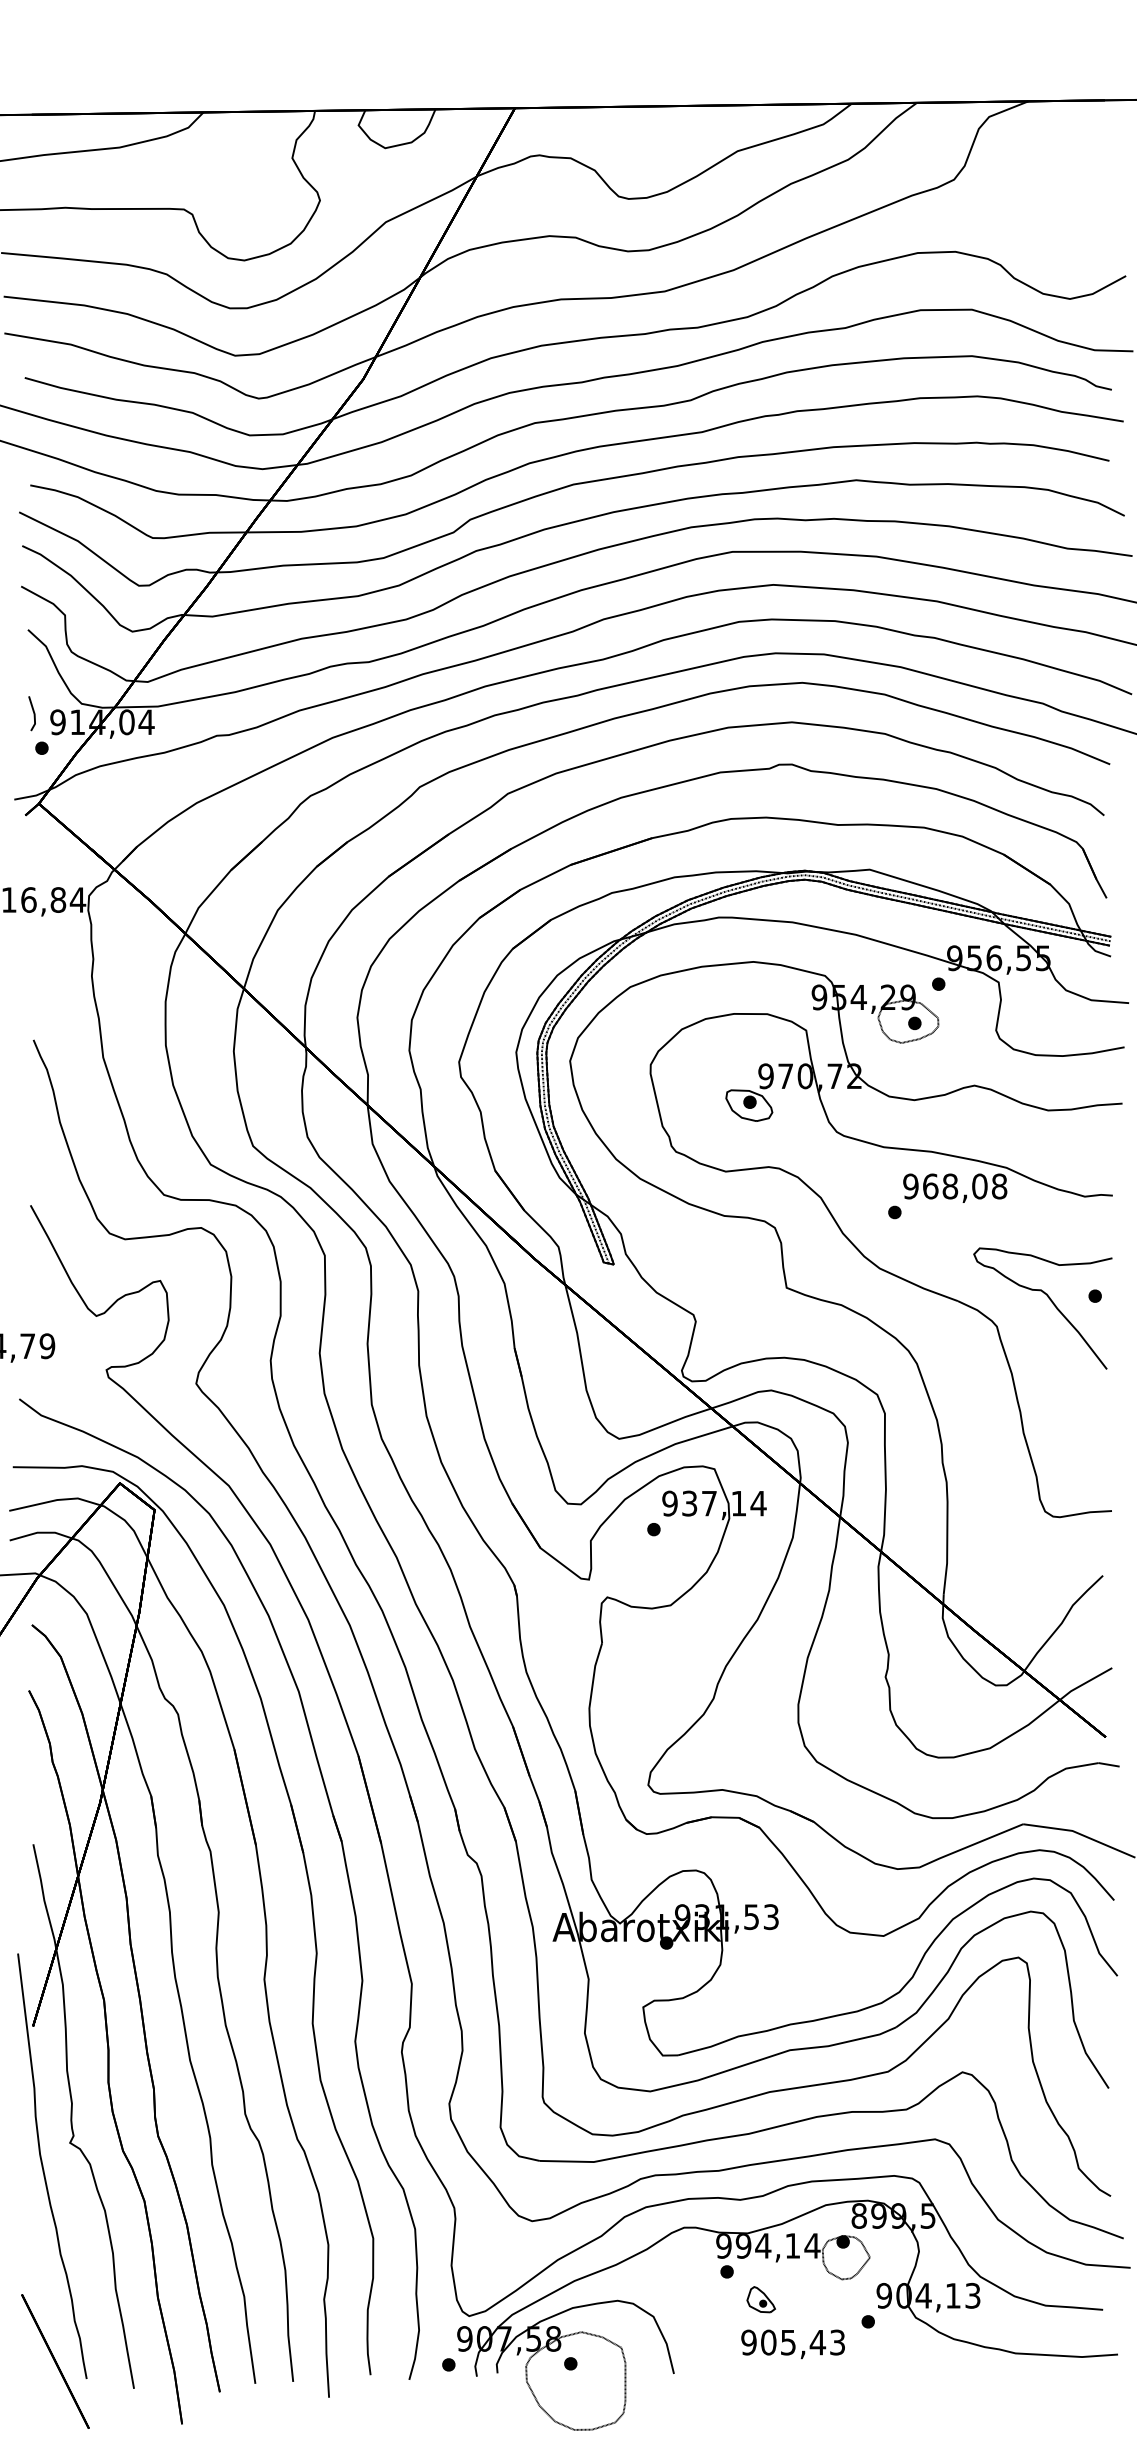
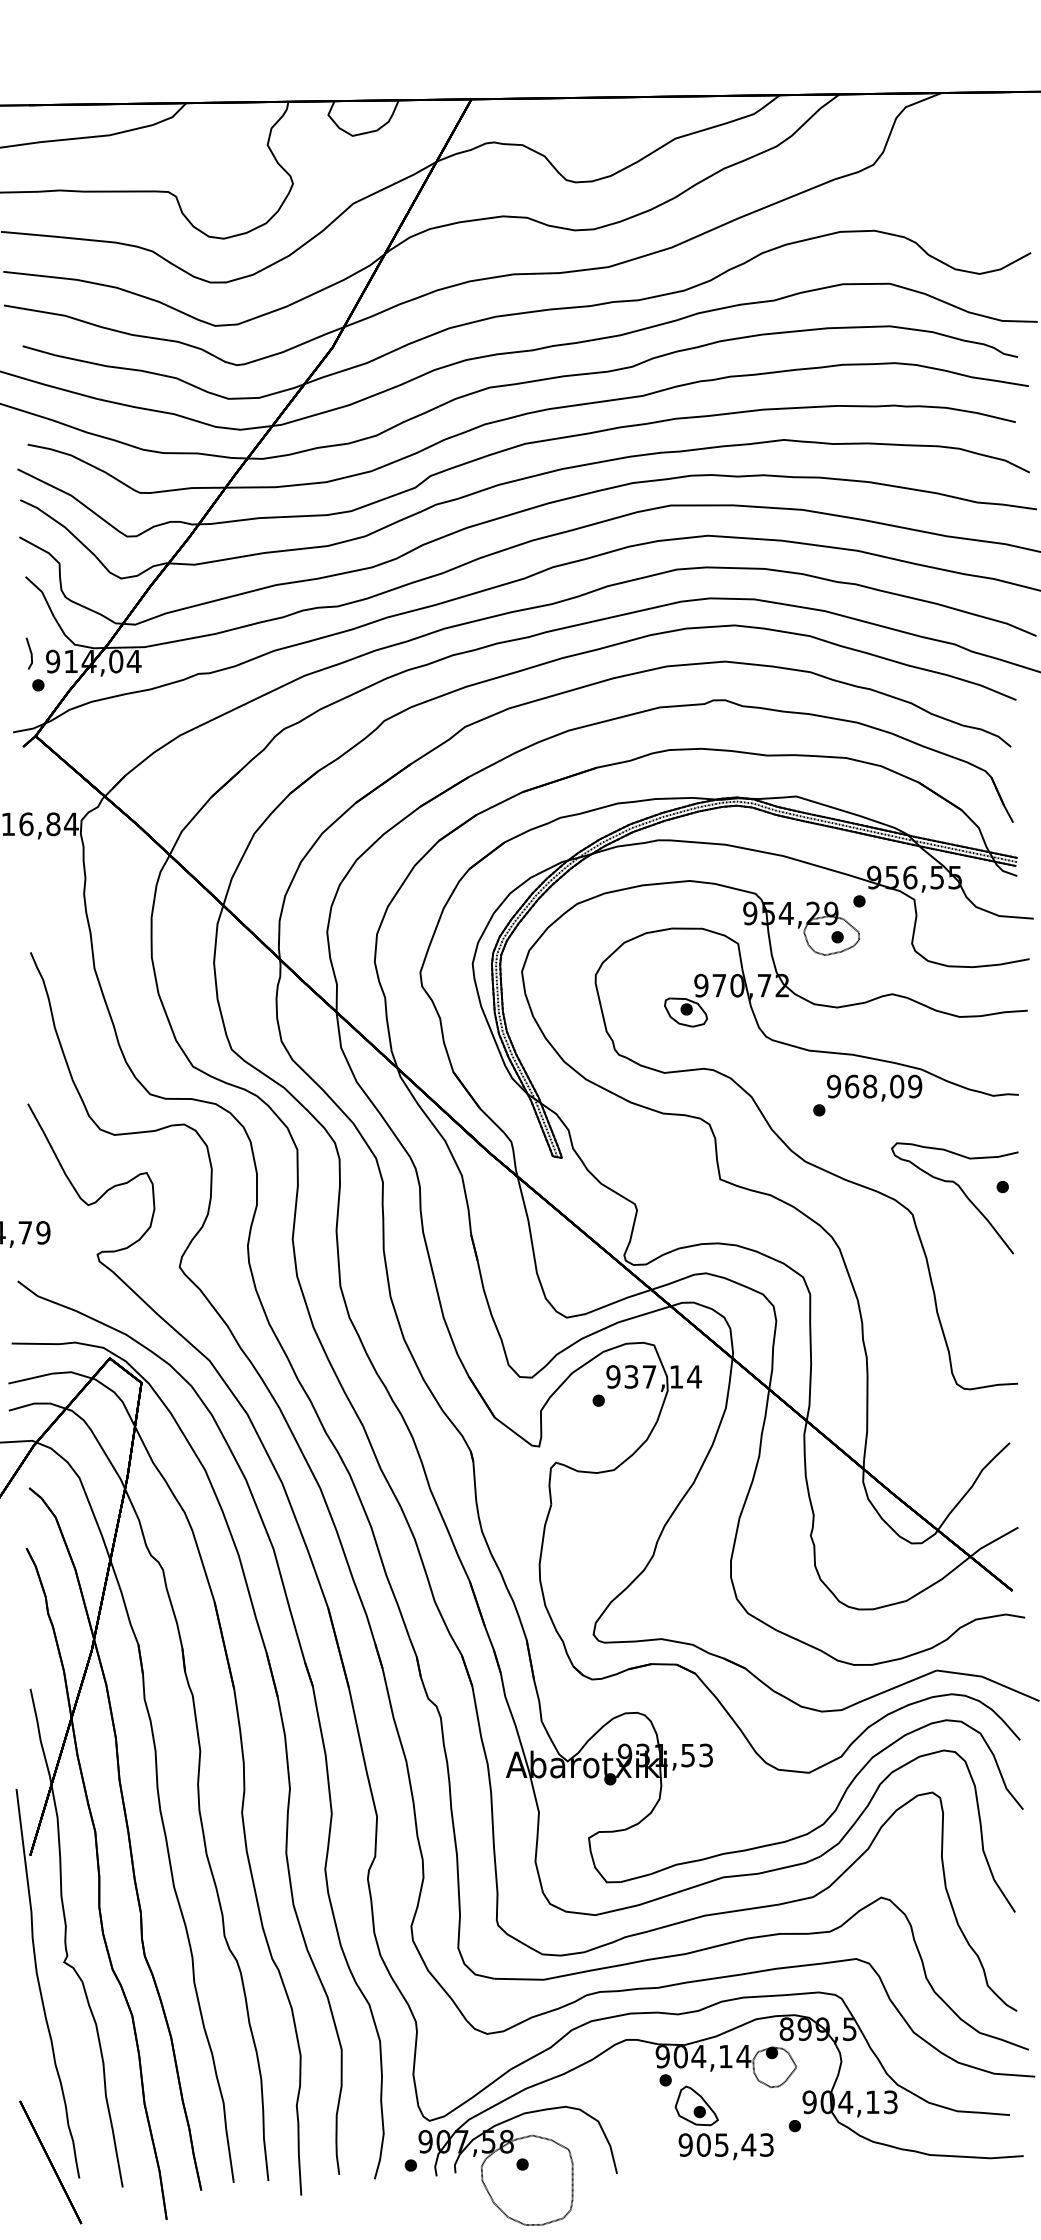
text: (999, 1186) -> (915, 1086), 968,08 -> 968,09
text: (743, 2246) -> (680, 2057), 994,14 -> 904,14
part: (761, 2299) -> (697, 2105), size x1.67

